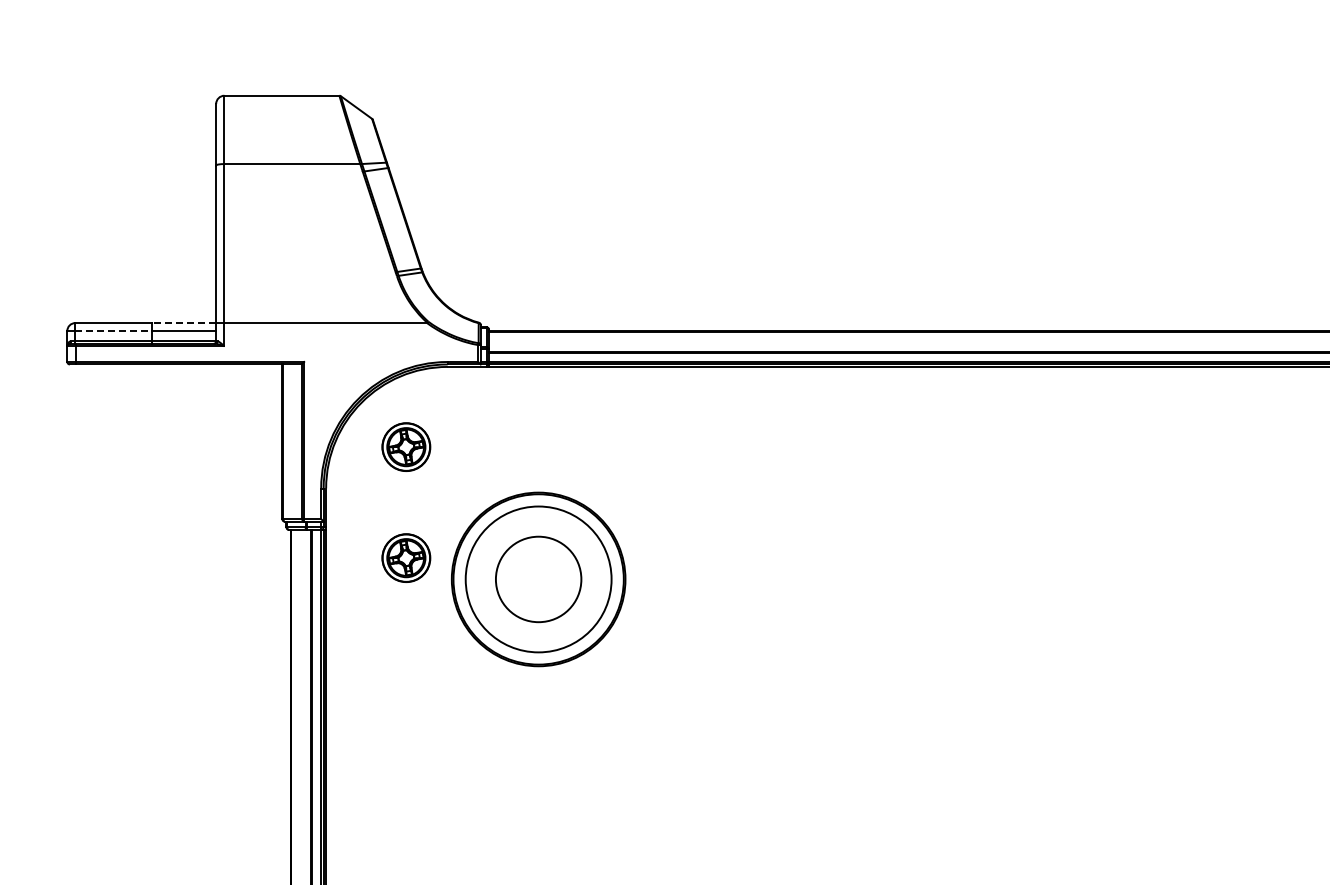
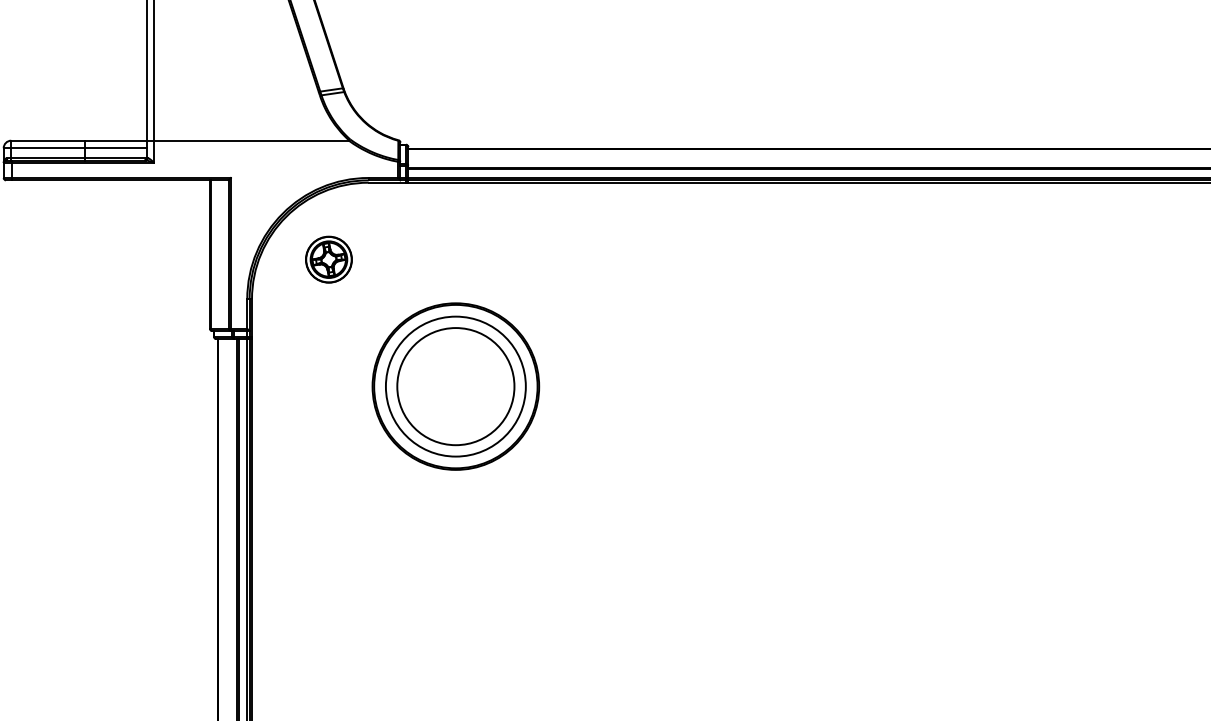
line: (183, 323) -> (115, 141), dashed -> solid
line: (114, 330) -> (48, 147), dashed -> solid
part: (406, 557) -> (329, 365), removed
circle: (538, 579) -> (455, 386), size x1.43

